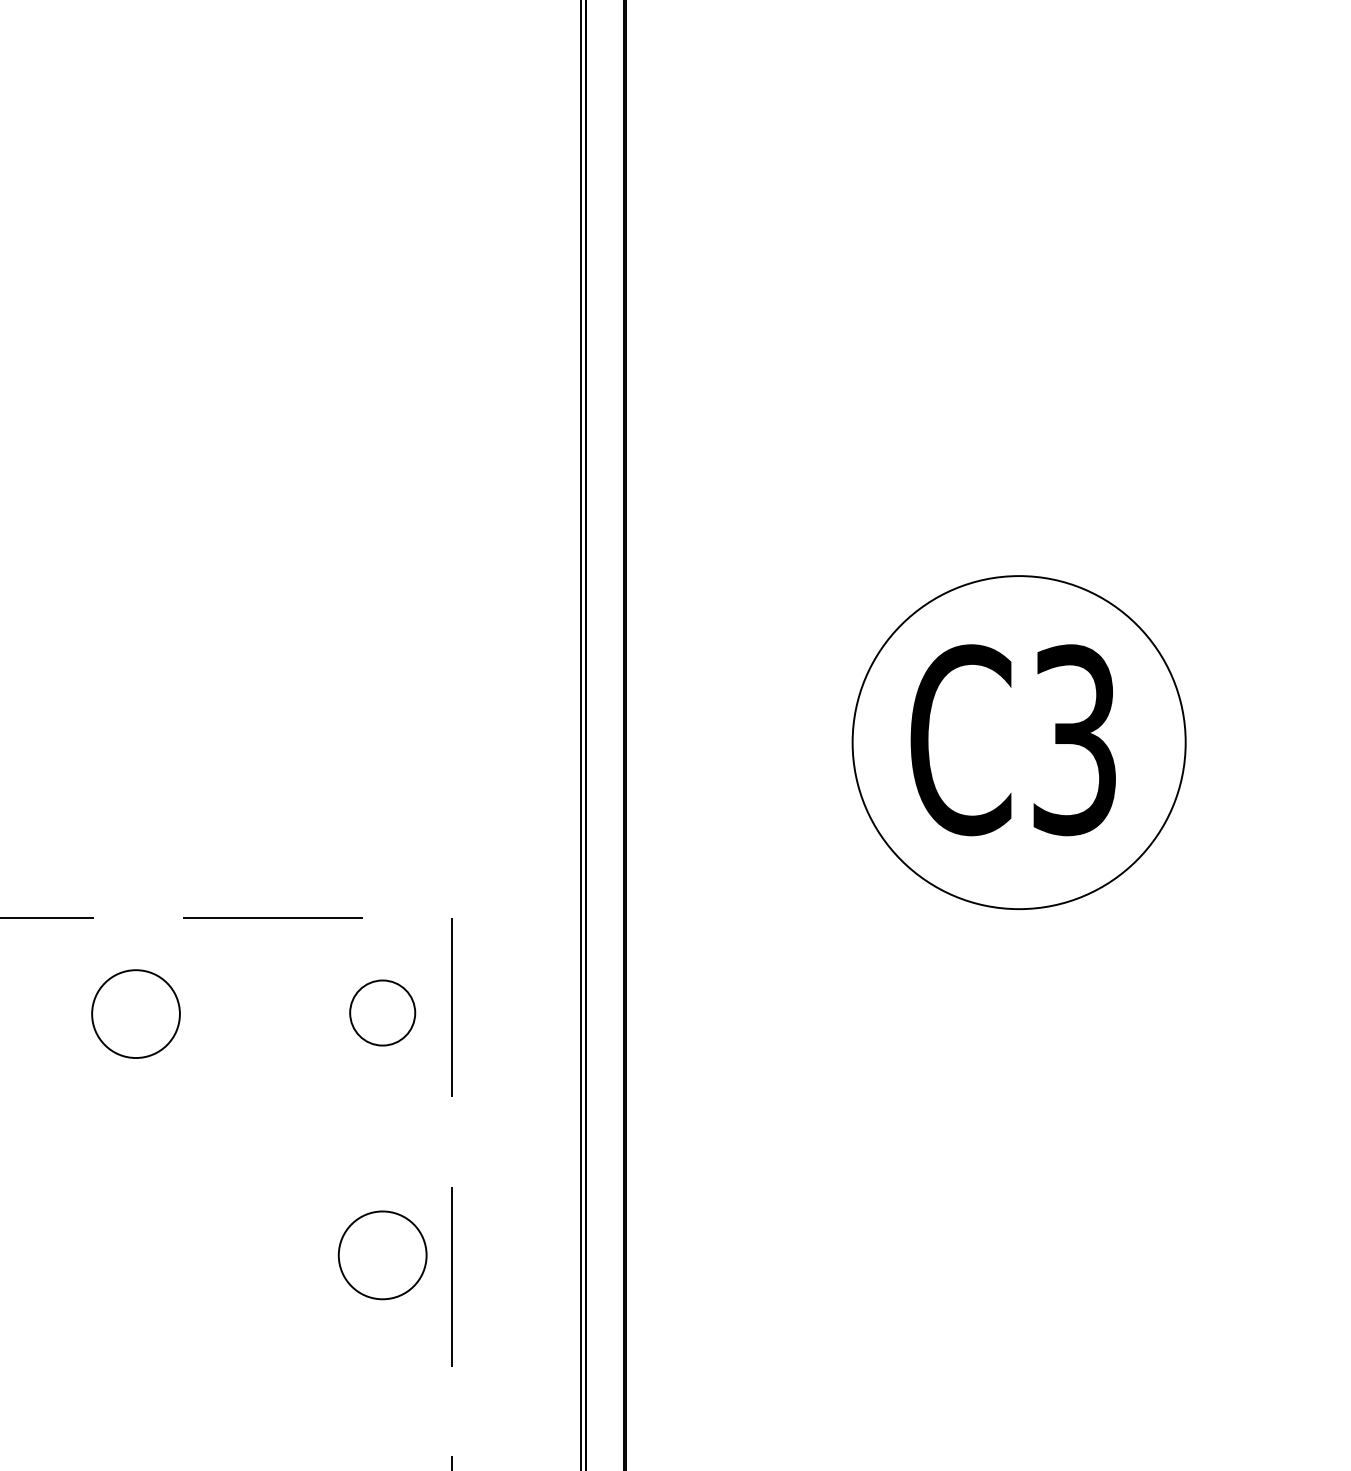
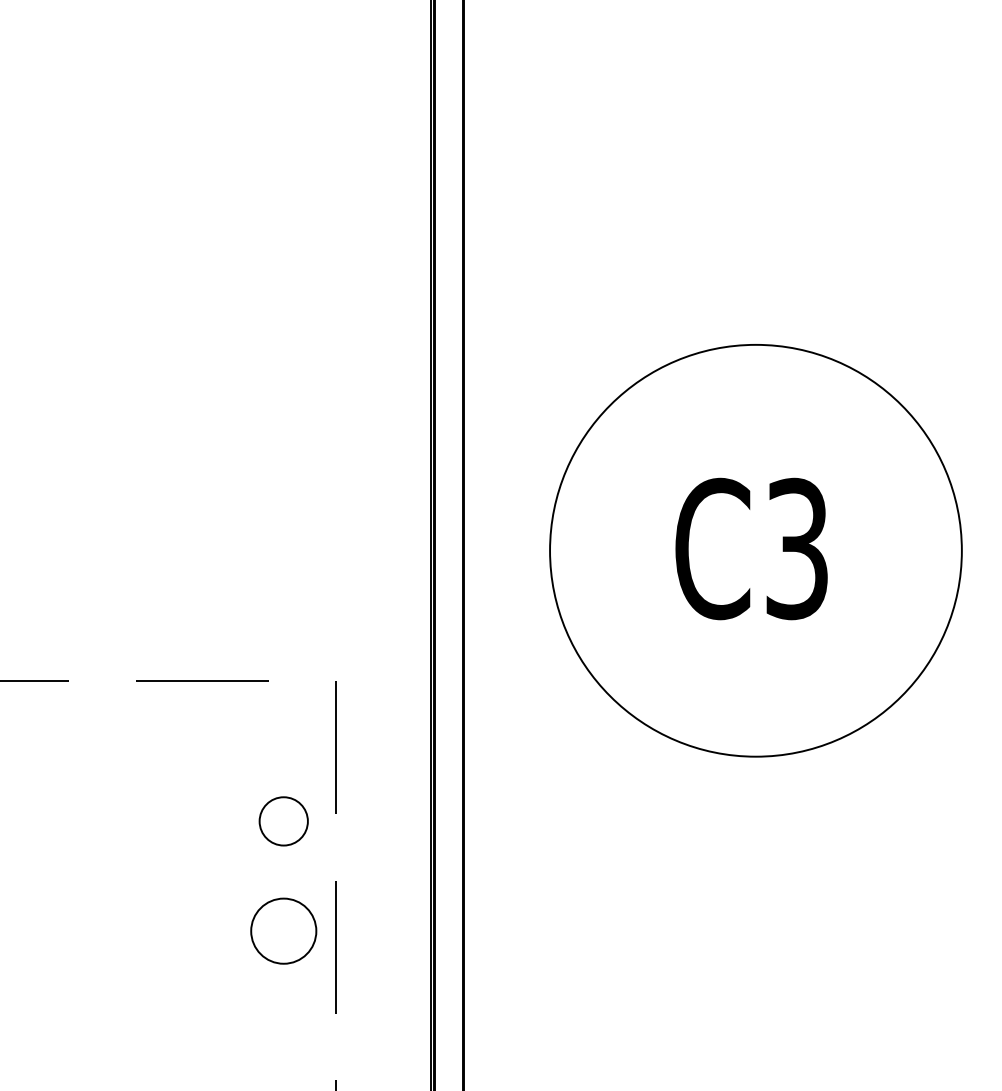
circle: (1018, 742) -> (755, 550), size x1.67
circle: (135, 1013) -> (100, 751), removed
circle: (382, 1013) -> (283, 821), moved

